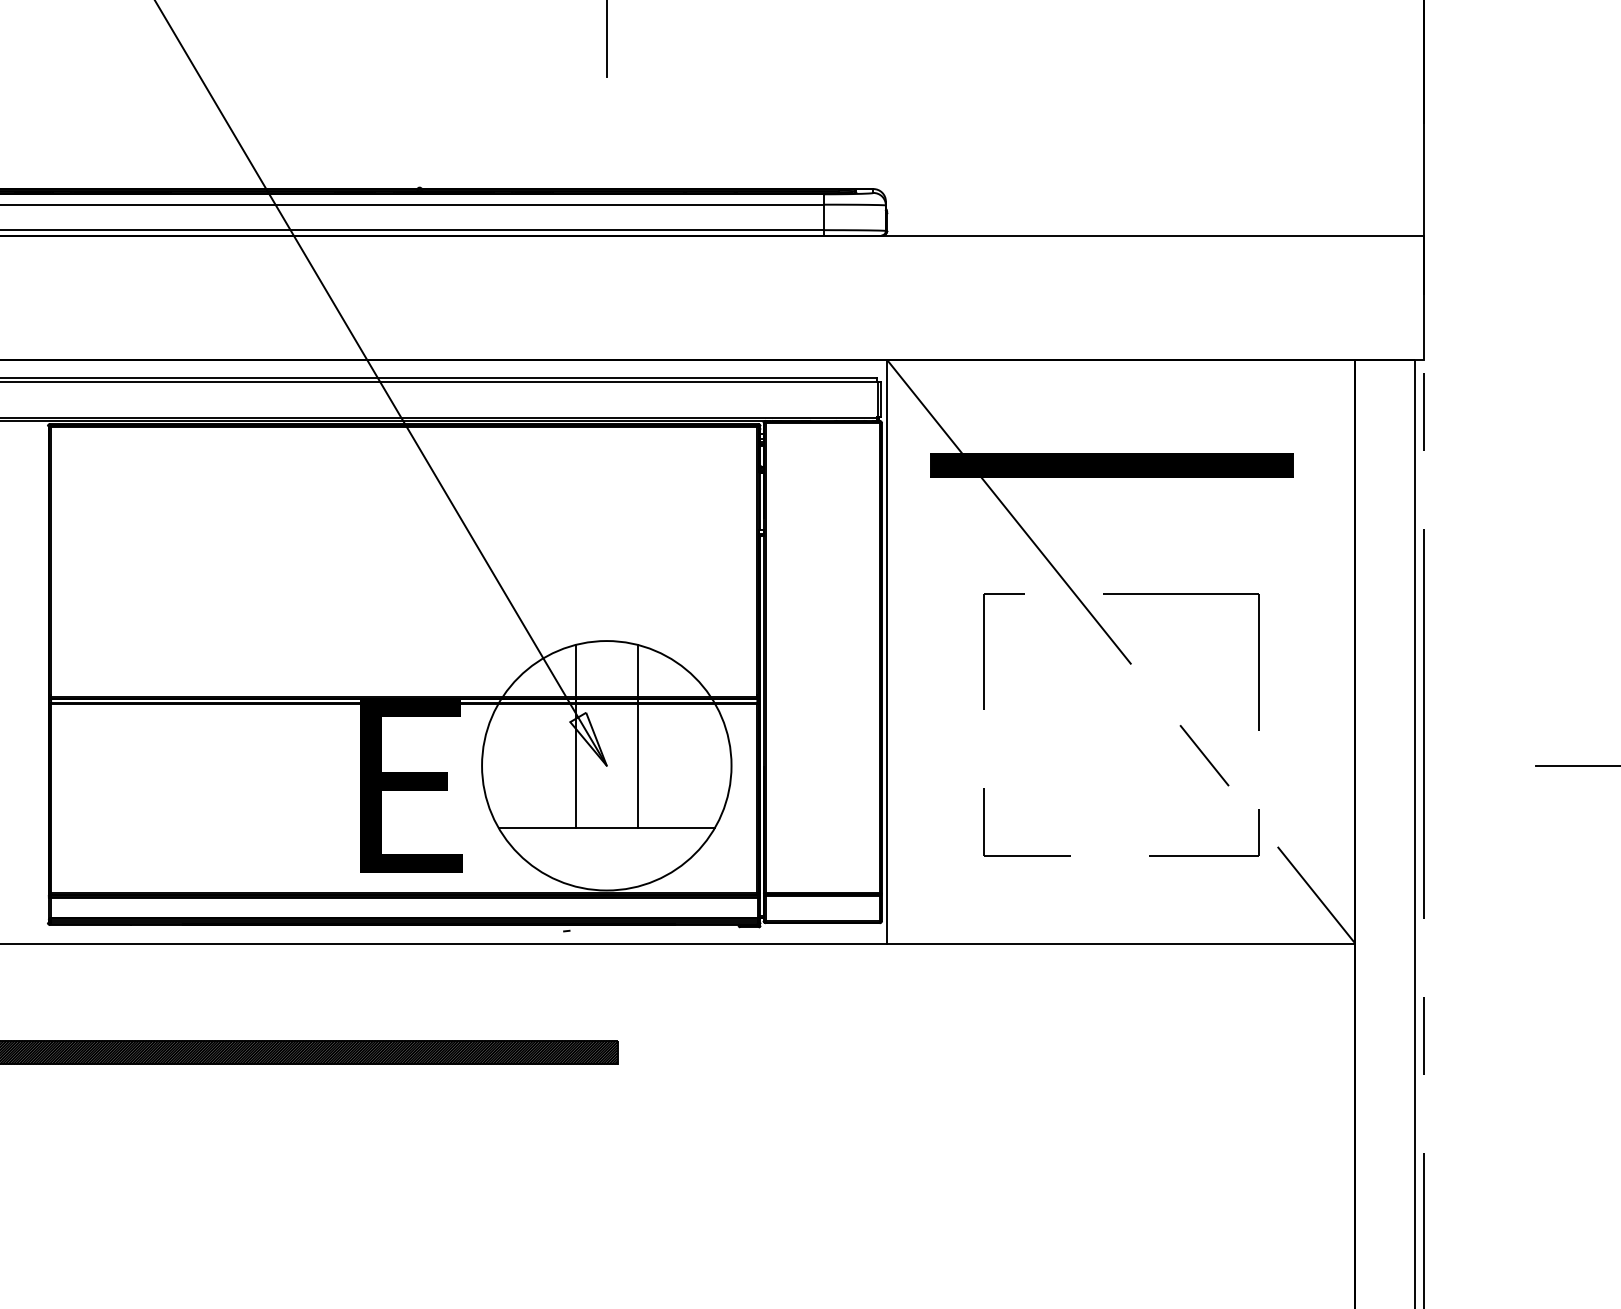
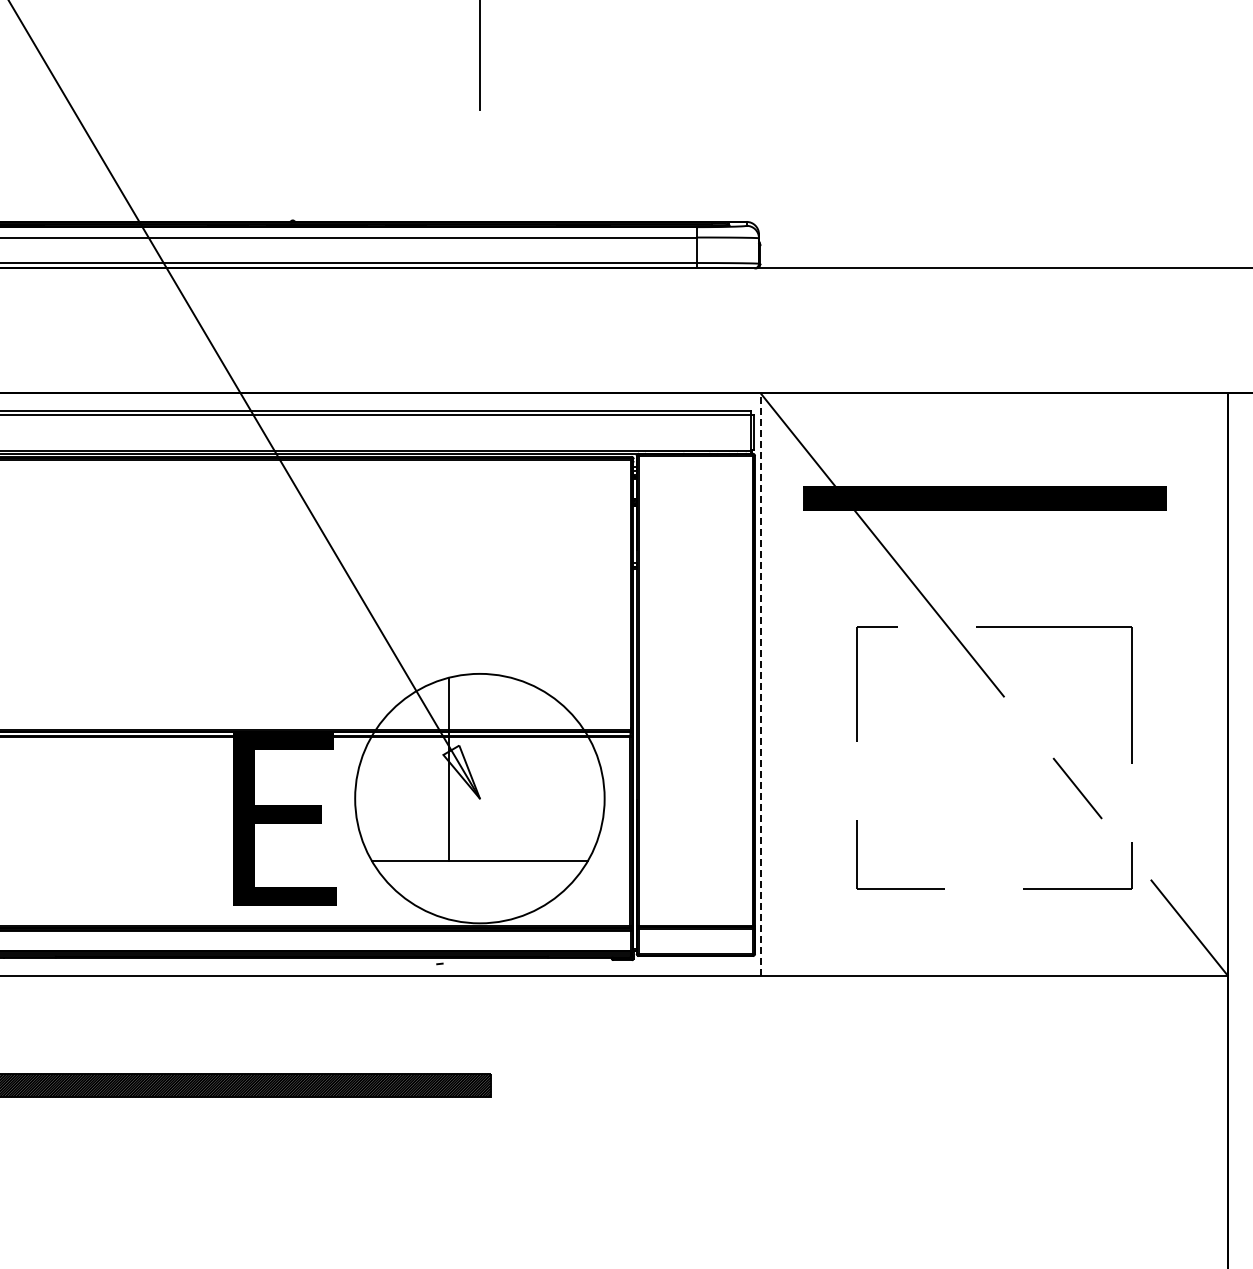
line: (887, 651) -> (760, 684), solid -> dashed
line: (637, 736) -> (510, 769), removed

